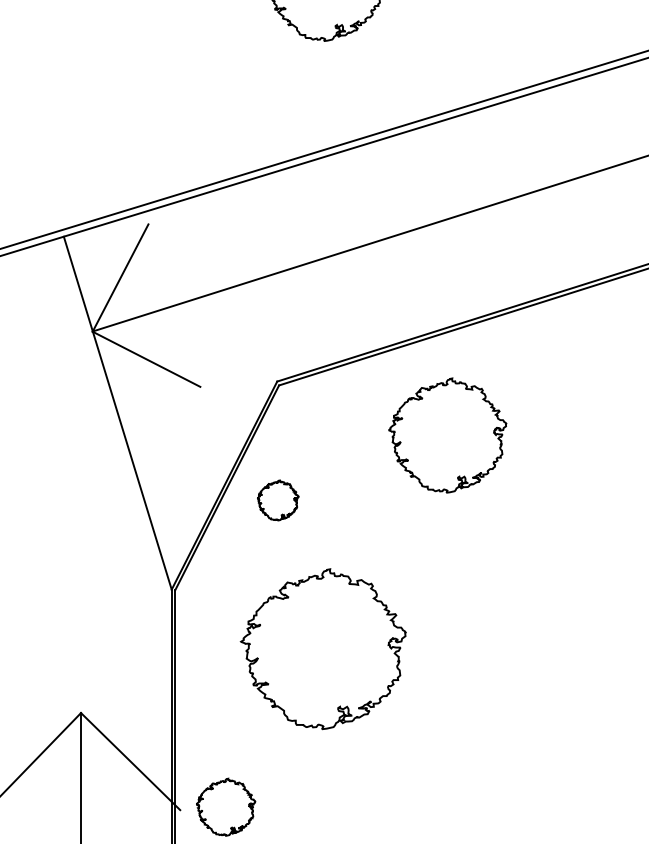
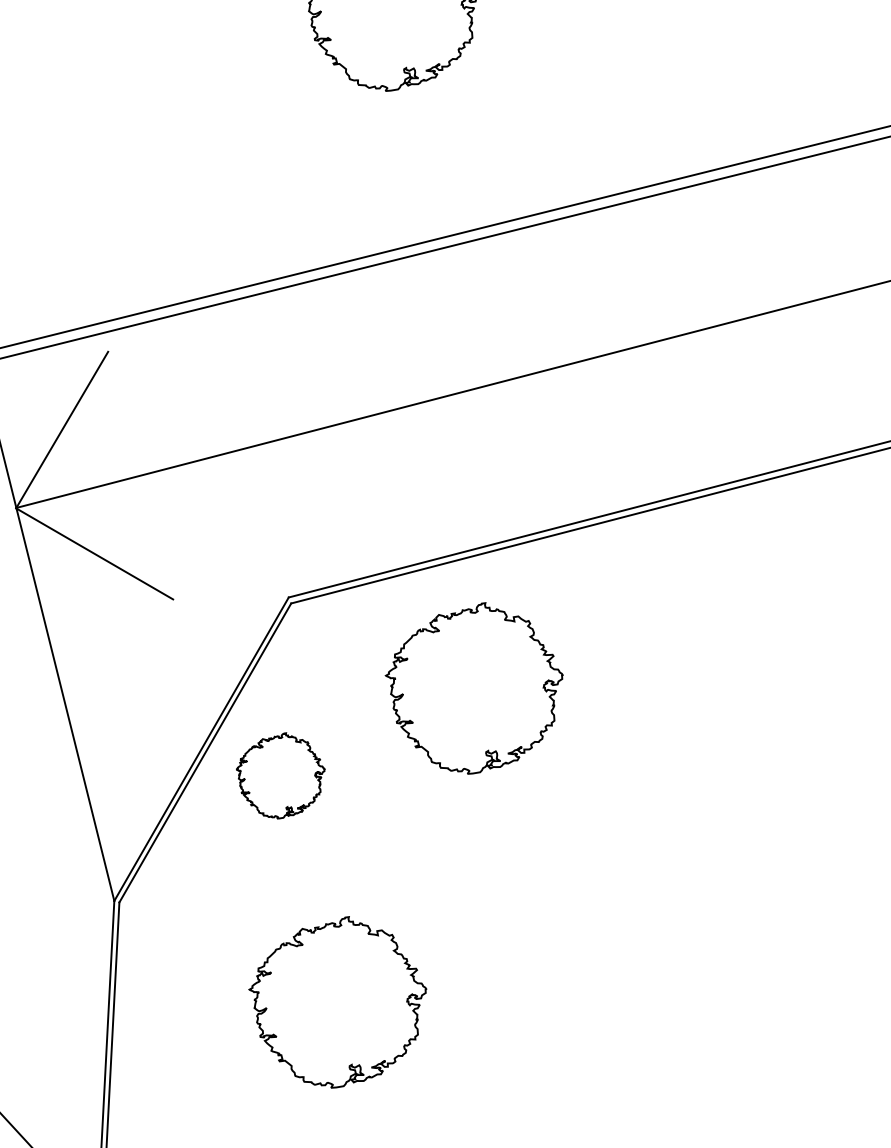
part: (447, 435) -> (473, 688), moved
part: (278, 500) -> (281, 775), size x1.43
part: (323, 649) -> (337, 1002), size x0.71

